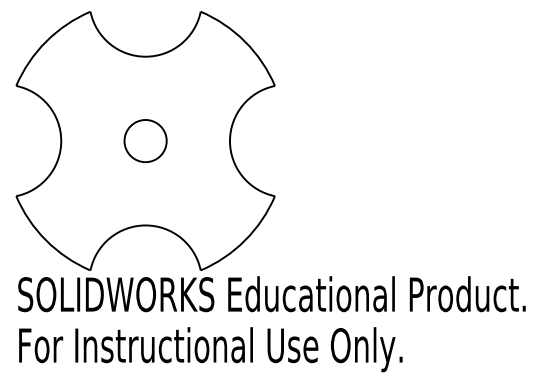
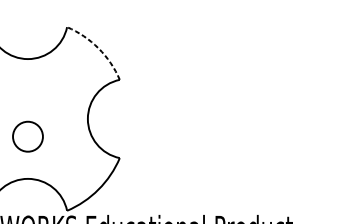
arc: (245, 41) -> (98, 48), solid -> dashed
circle: (145, 141) -> (27, 137), moved

